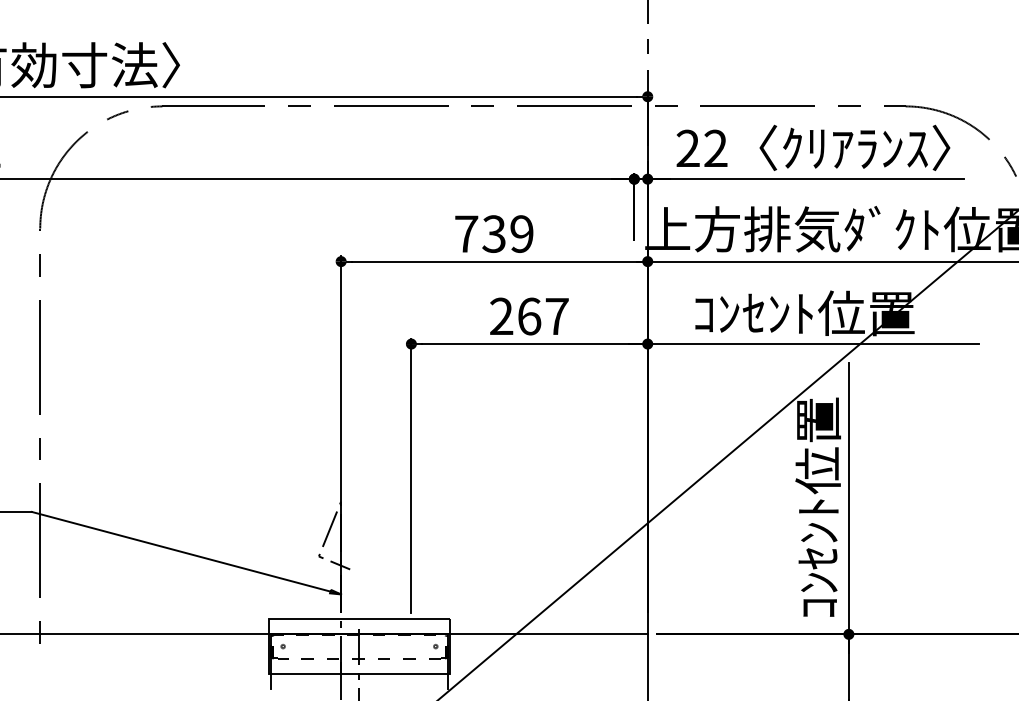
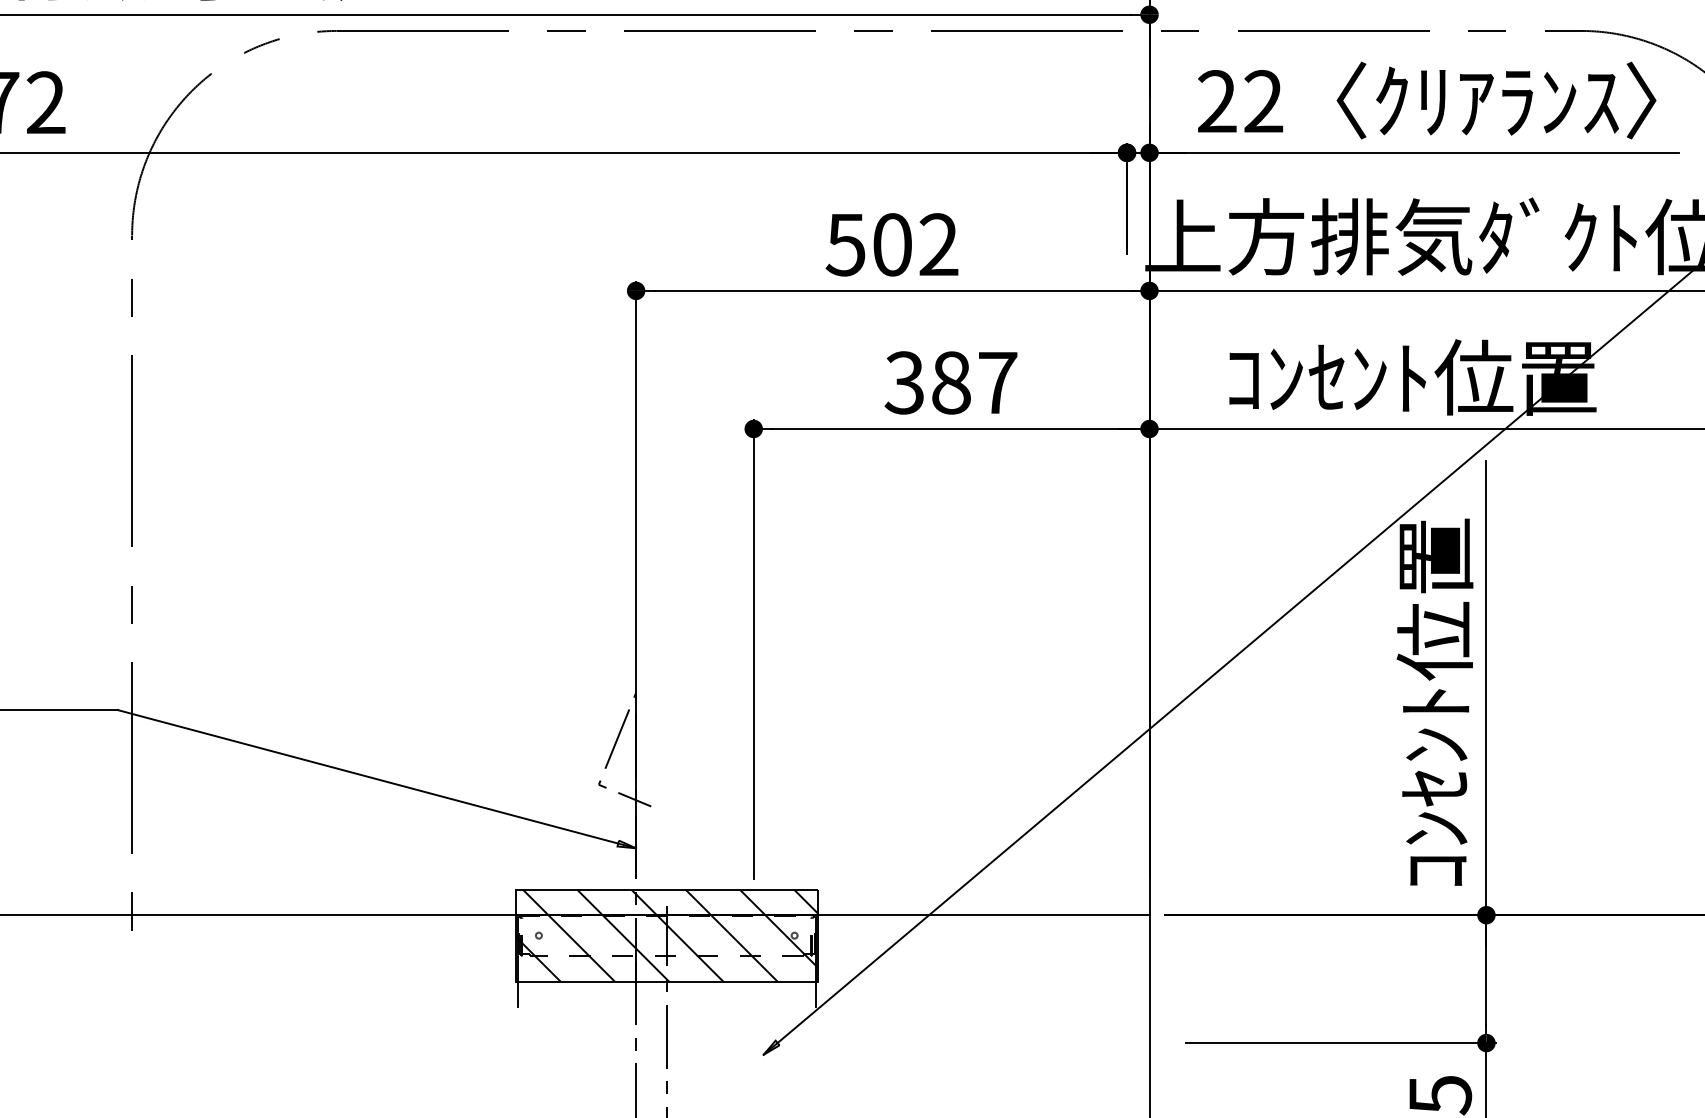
text: (493, 233) -> (891, 243), 739 -> 502
text: (515, 316) -> (928, 382), 267 -> 387
hatch: (359, 646) -> (666, 935), added

